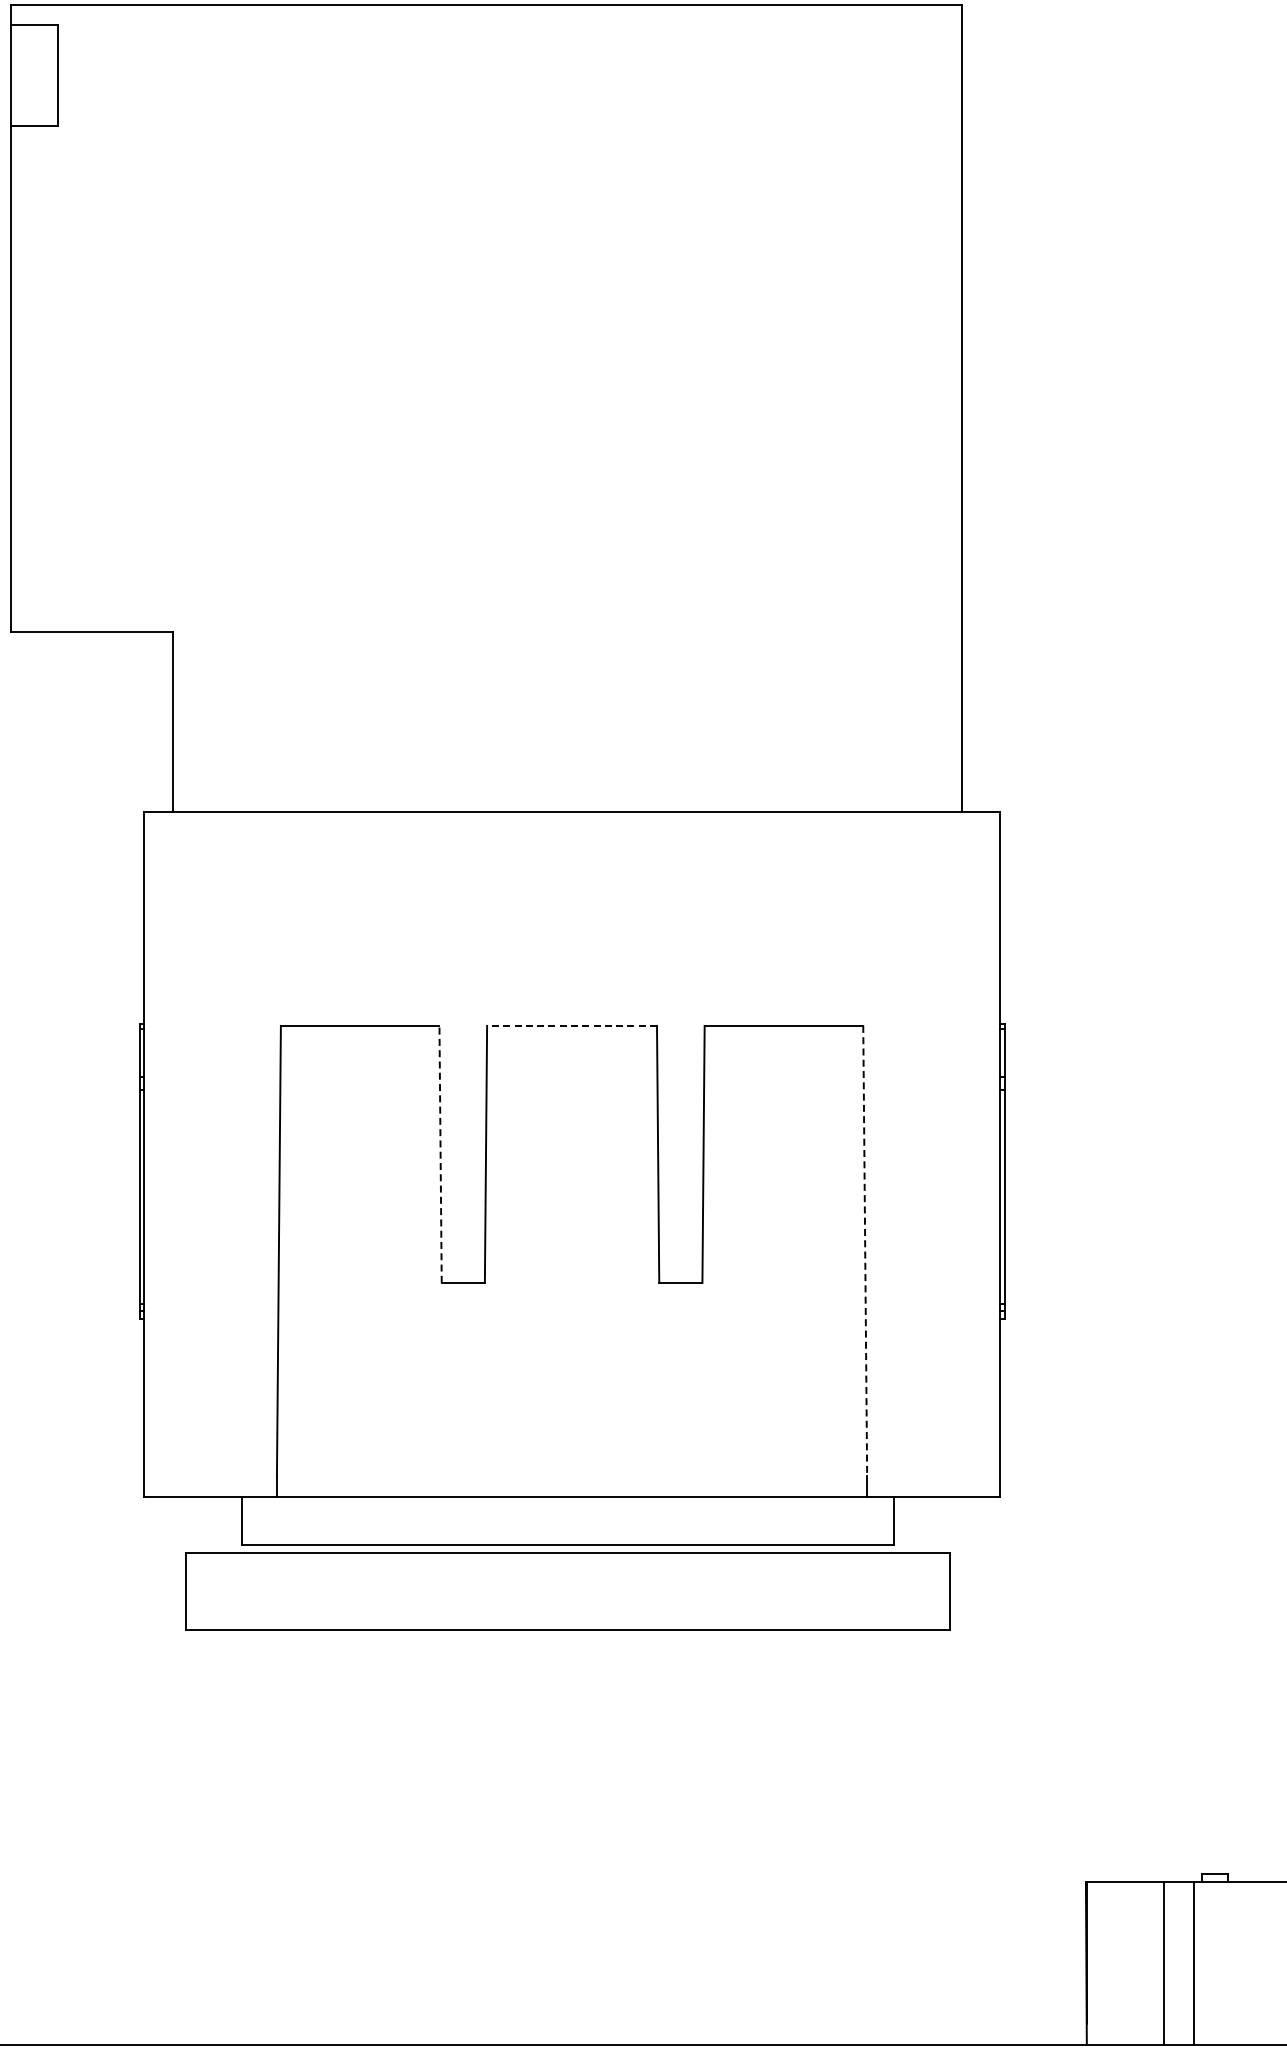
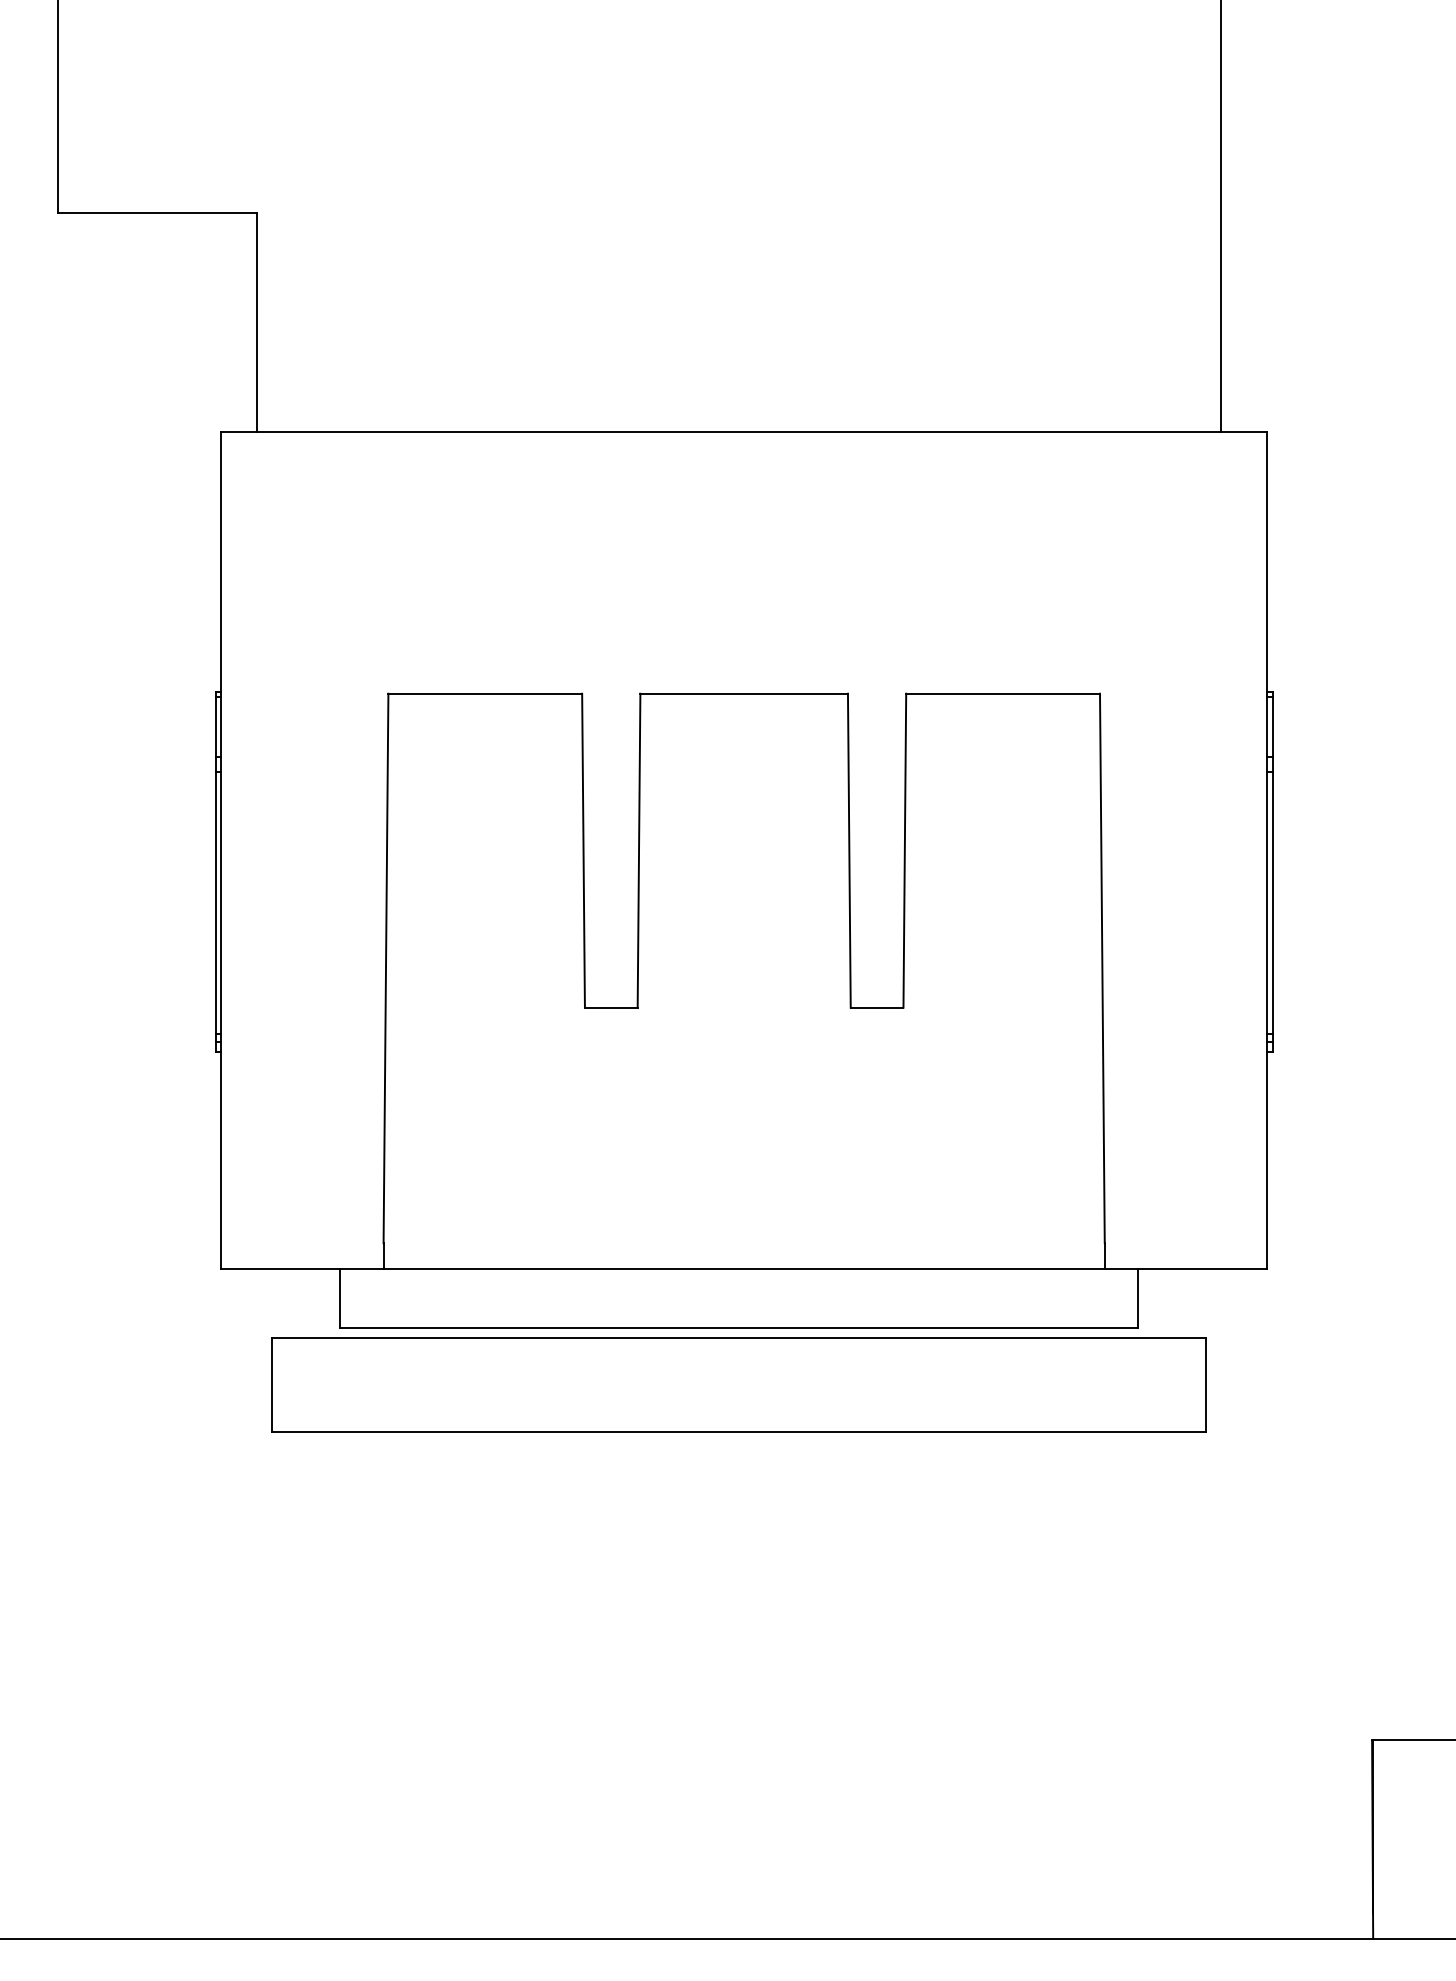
line: (572, 1025) -> (744, 693), dashed -> solid
line: (440, 1153) -> (583, 849), dashed -> solid
line: (865, 1250) -> (1102, 968), dashed -> solid

